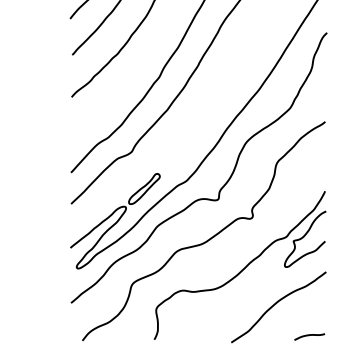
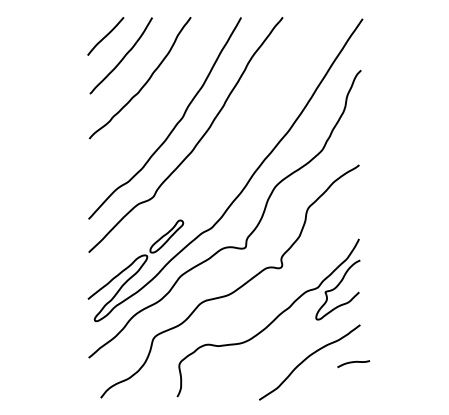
curve: (309, 335) -> (353, 362), moved

